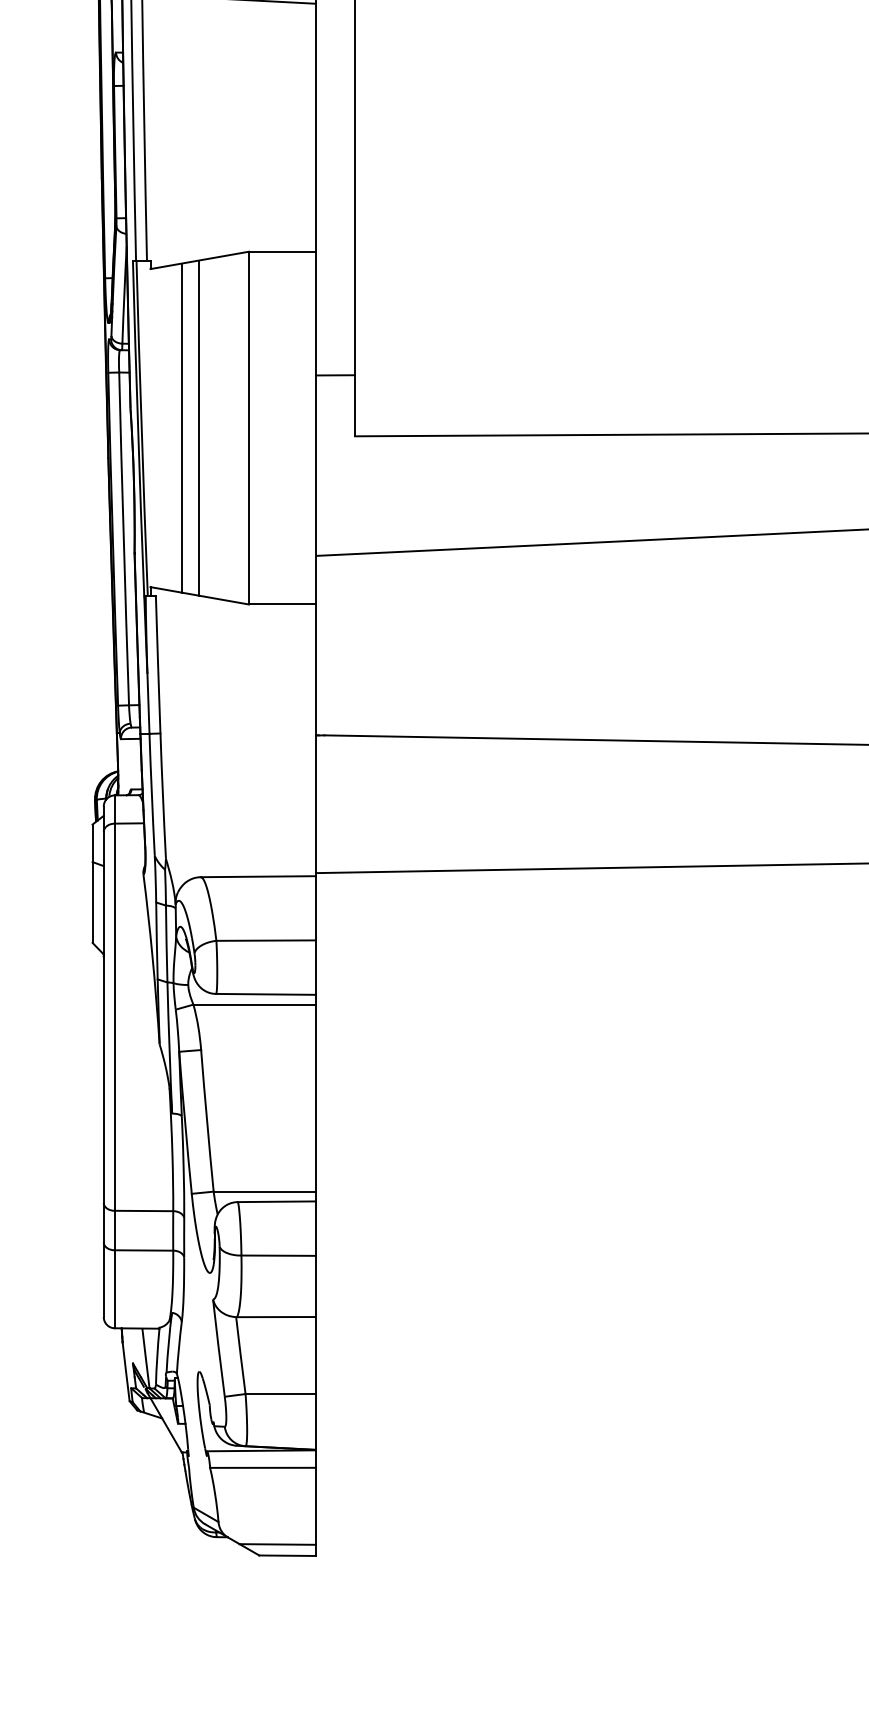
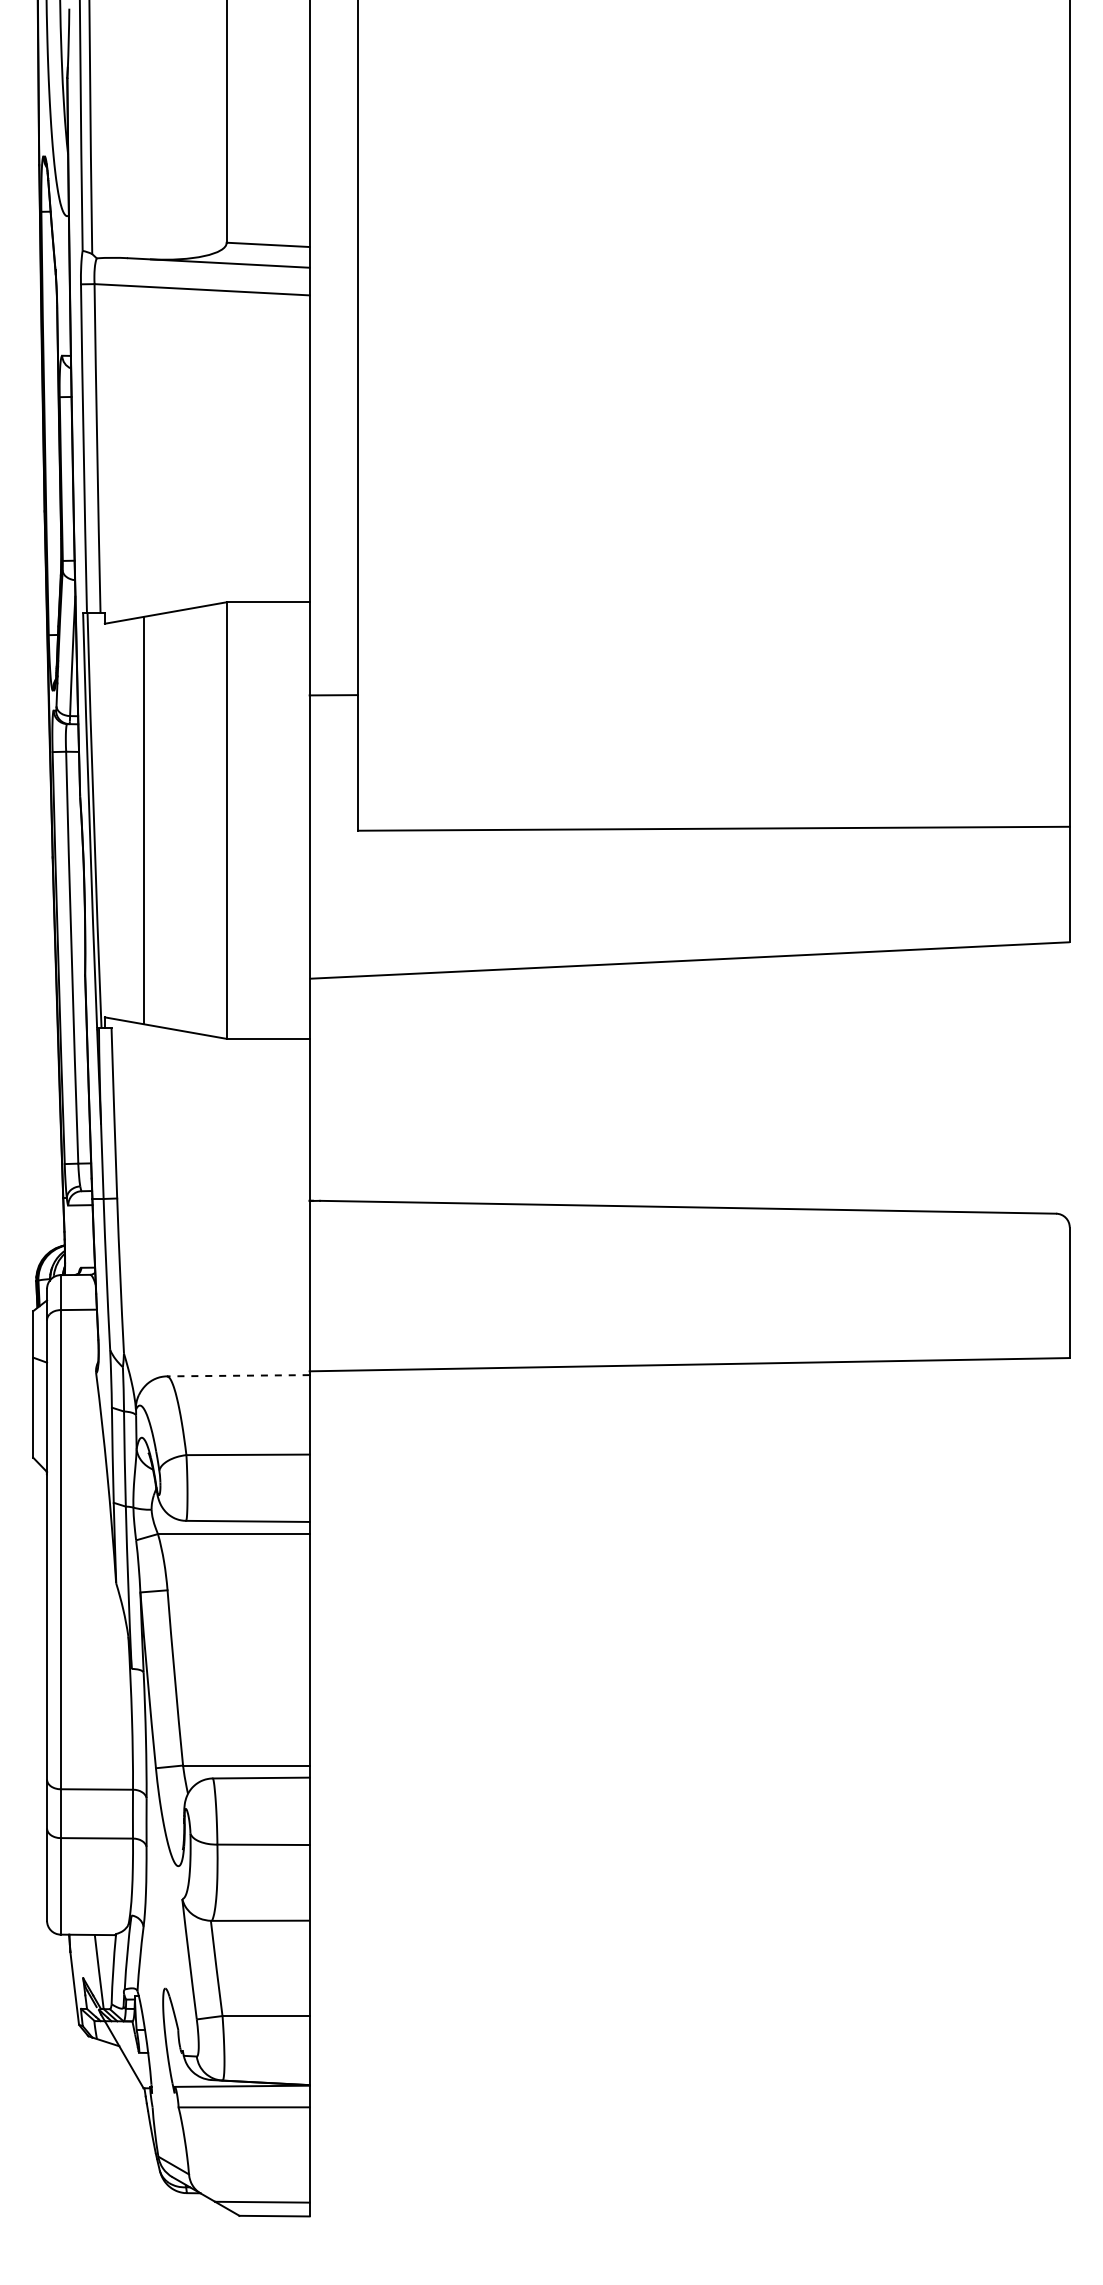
line: (335, 375) -> (333, 695), moved
line: (198, 428) -> (164, 820), removed
line: (257, 876) -> (237, 1375), solid -> dashed

